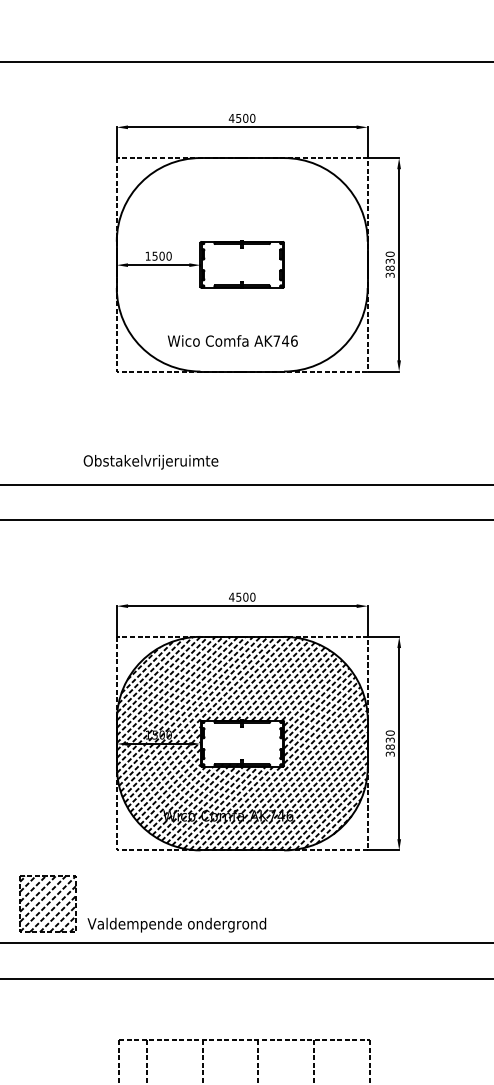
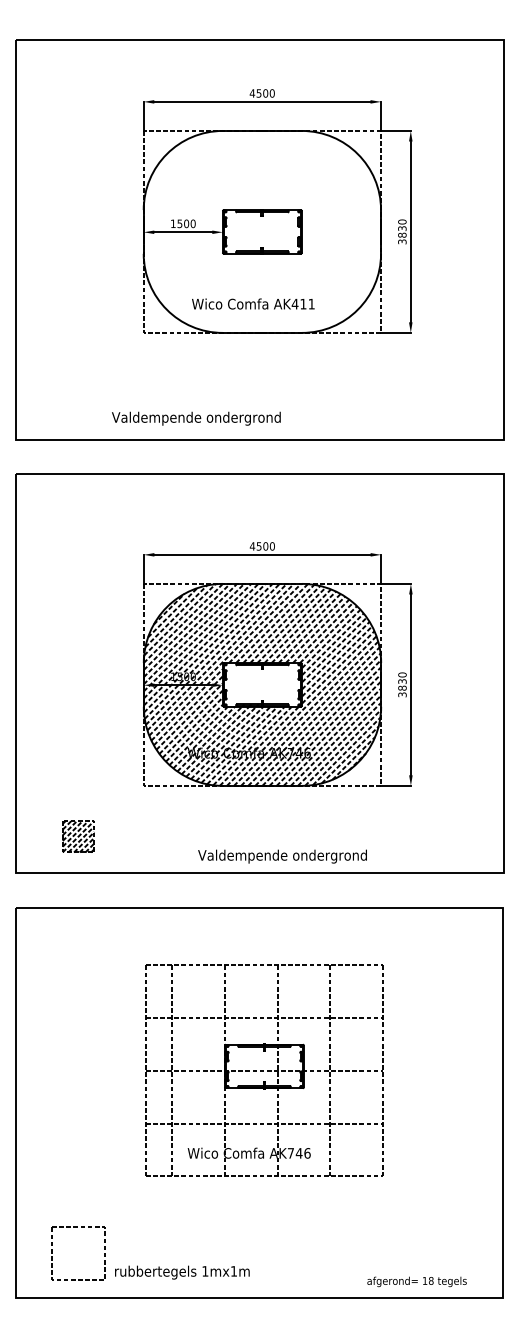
text: (284, 340) -> (302, 303), AK746 -> AK411
text: (172, 462) -> (196, 418), Obstakelvrijeruimte -> Valdempende ondergrond
part: (47, 903) -> (78, 836), size x0.6
text: (176, 925) -> (282, 856), moved

